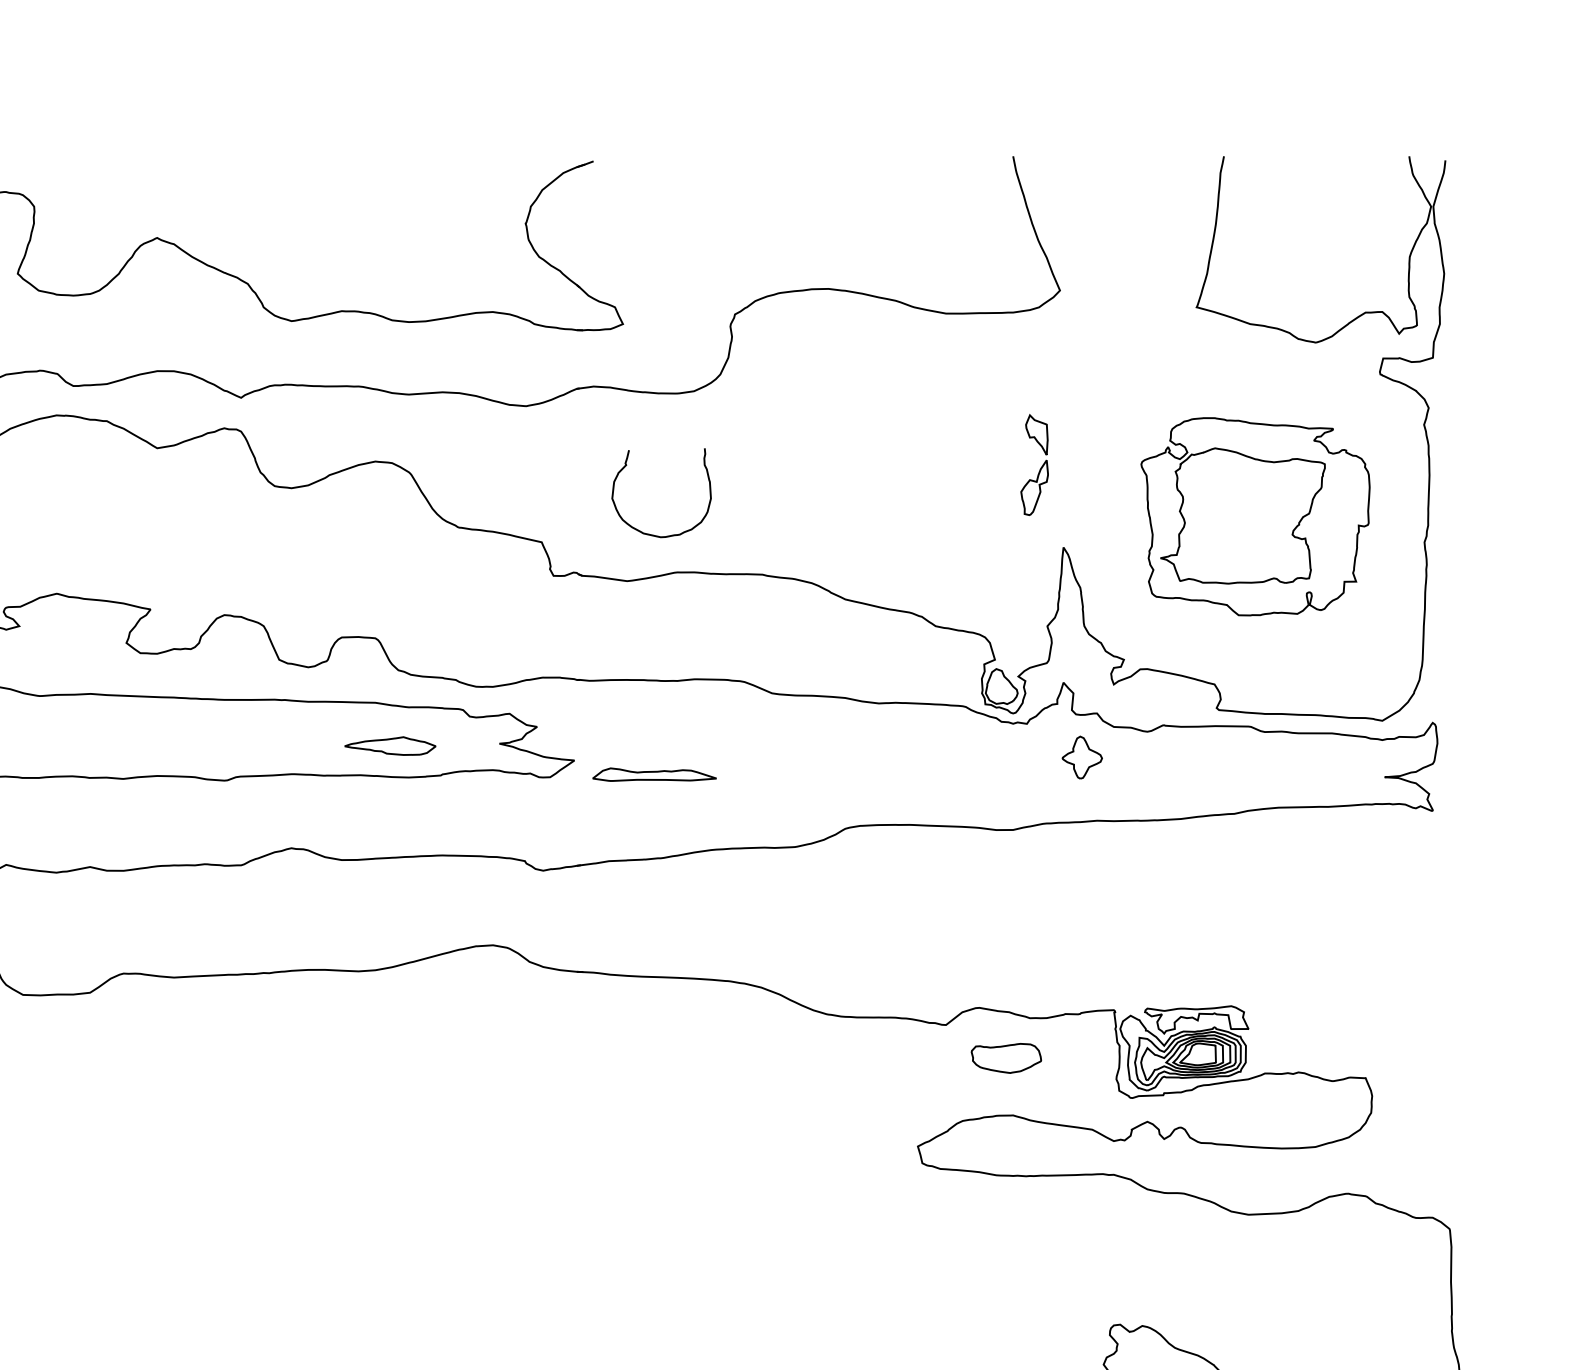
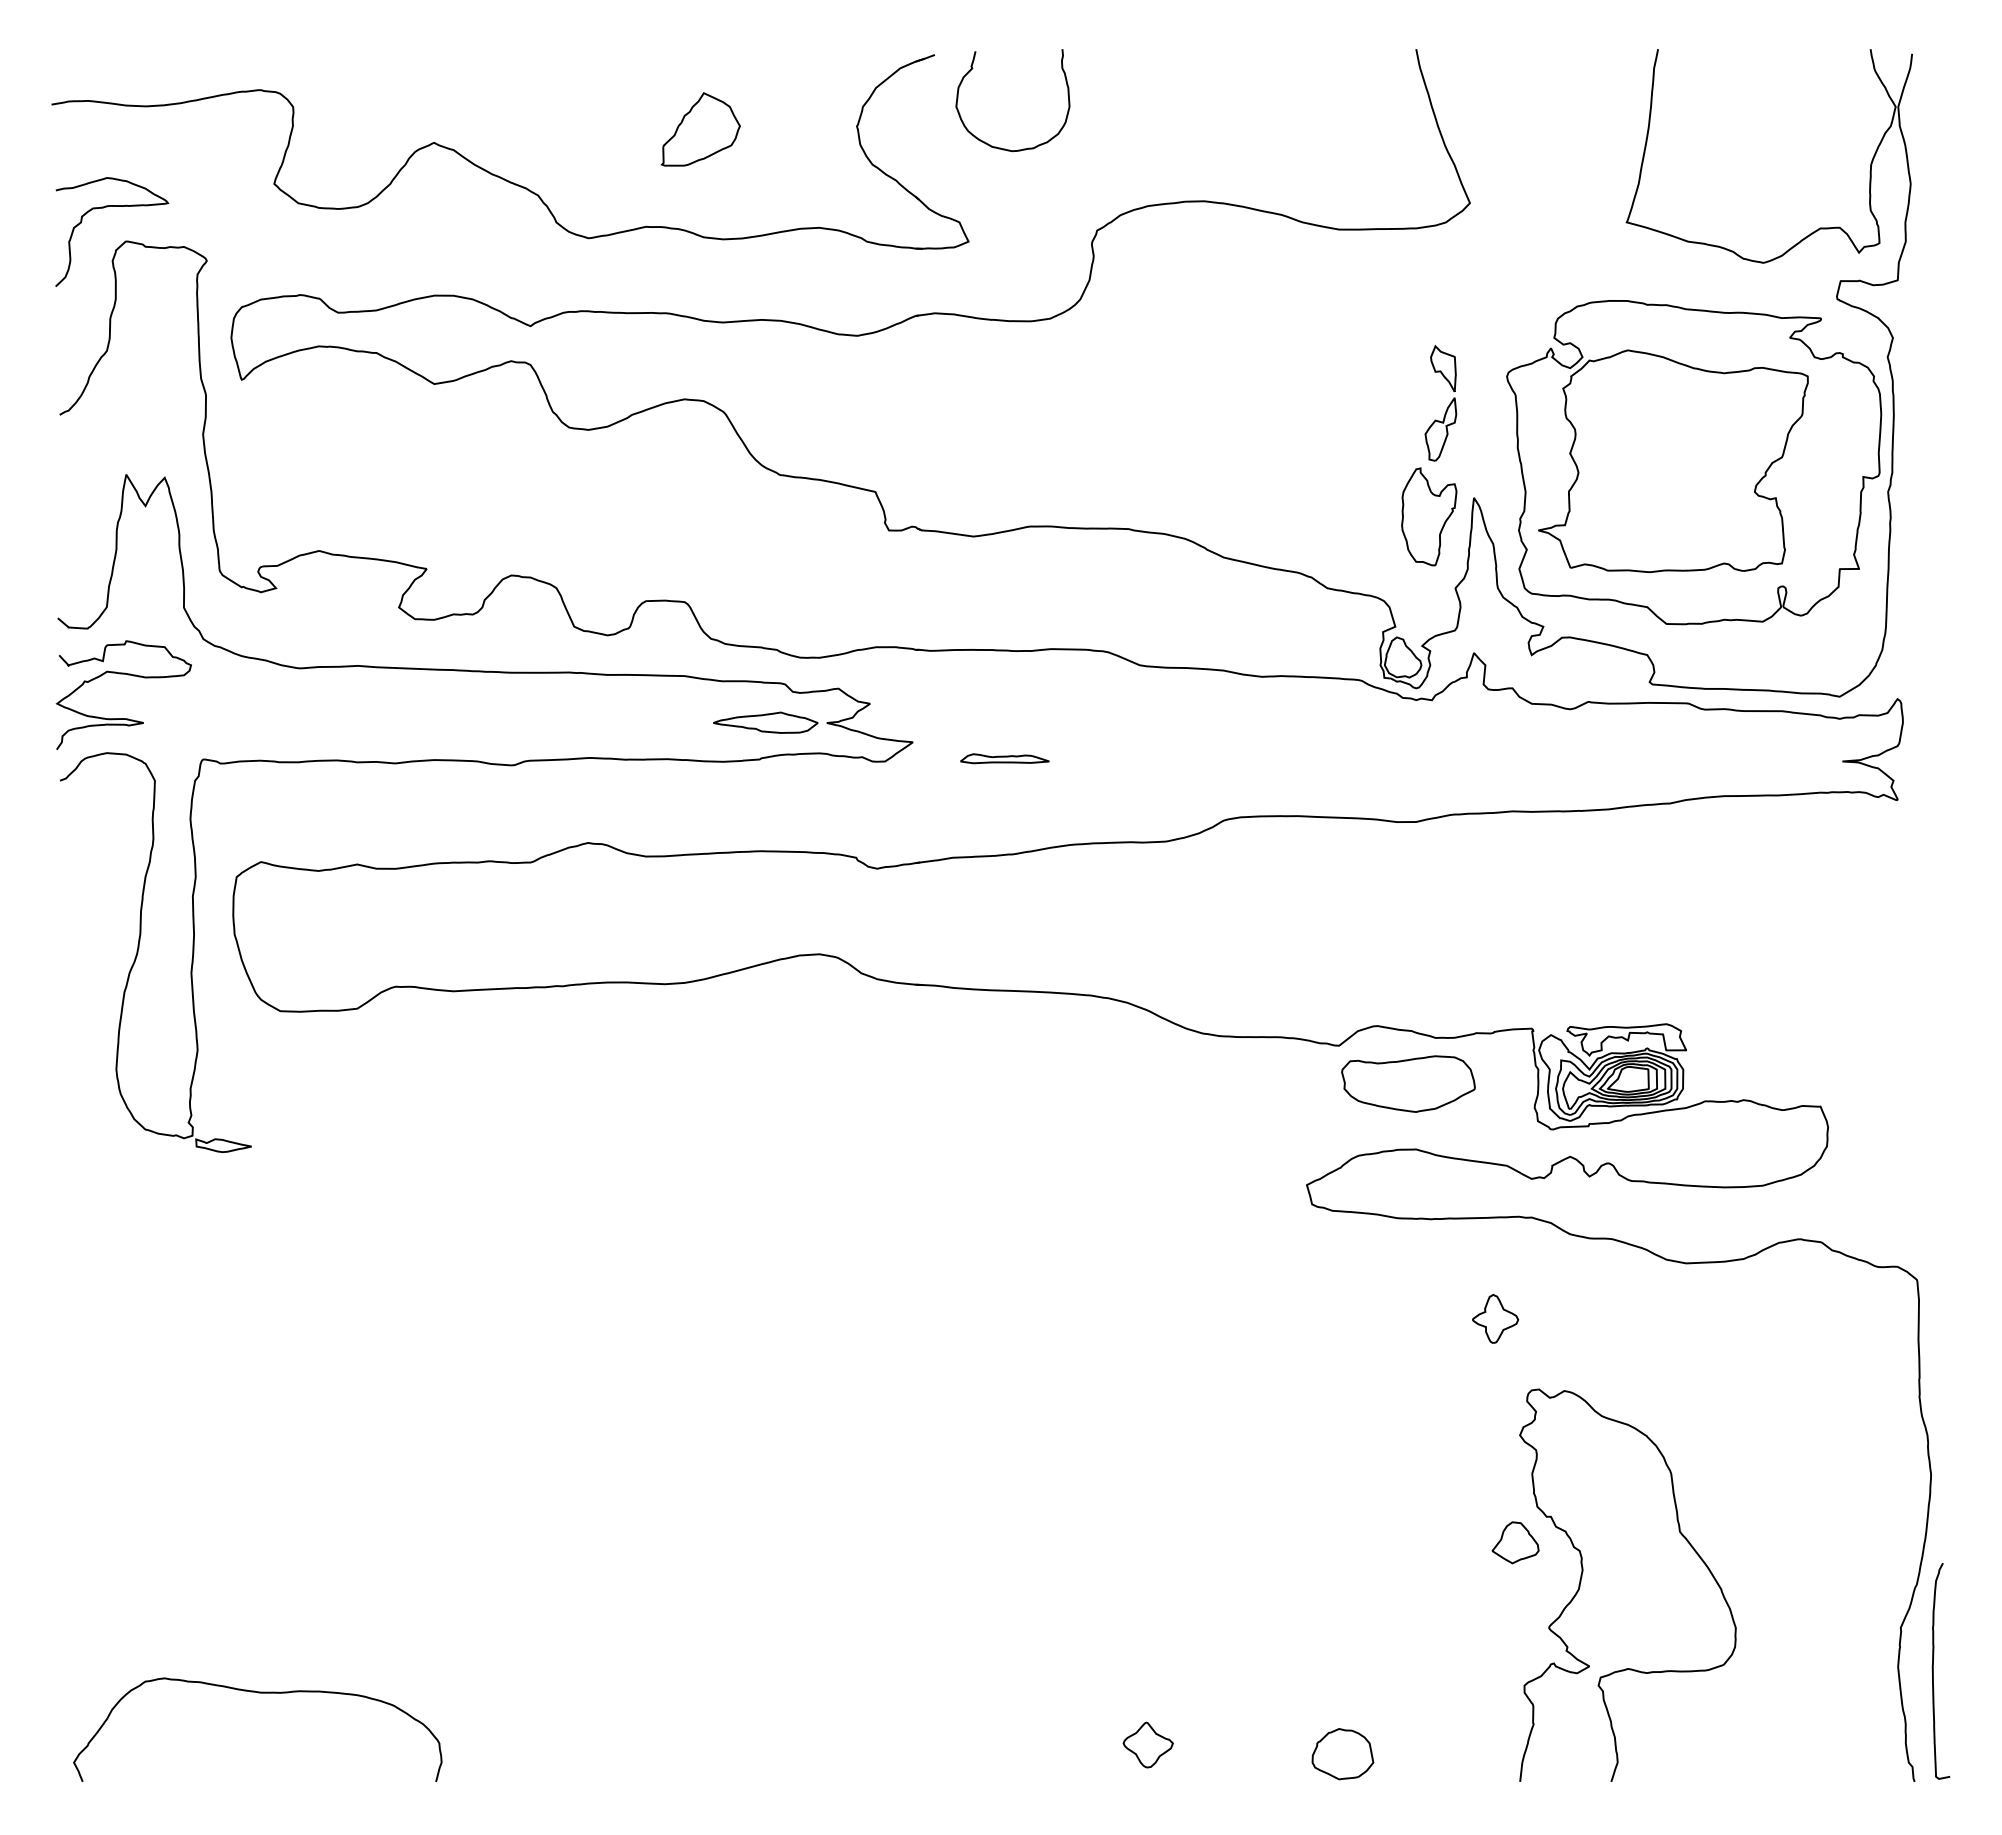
part: (389, 226) -> (700, 129), added
part: (1255, 516) -> (1694, 462), size x1.43
curve: (650, 534) -> (1000, 147), moved
part: (1024, 563) -> (1429, 516), added
part: (390, 745) -> (765, 722), moved
part: (1082, 757) -> (1495, 1318), moved
part: (654, 774) -> (1004, 758), size x0.62
part: (1006, 1057) -> (1408, 1083), size x1.67

